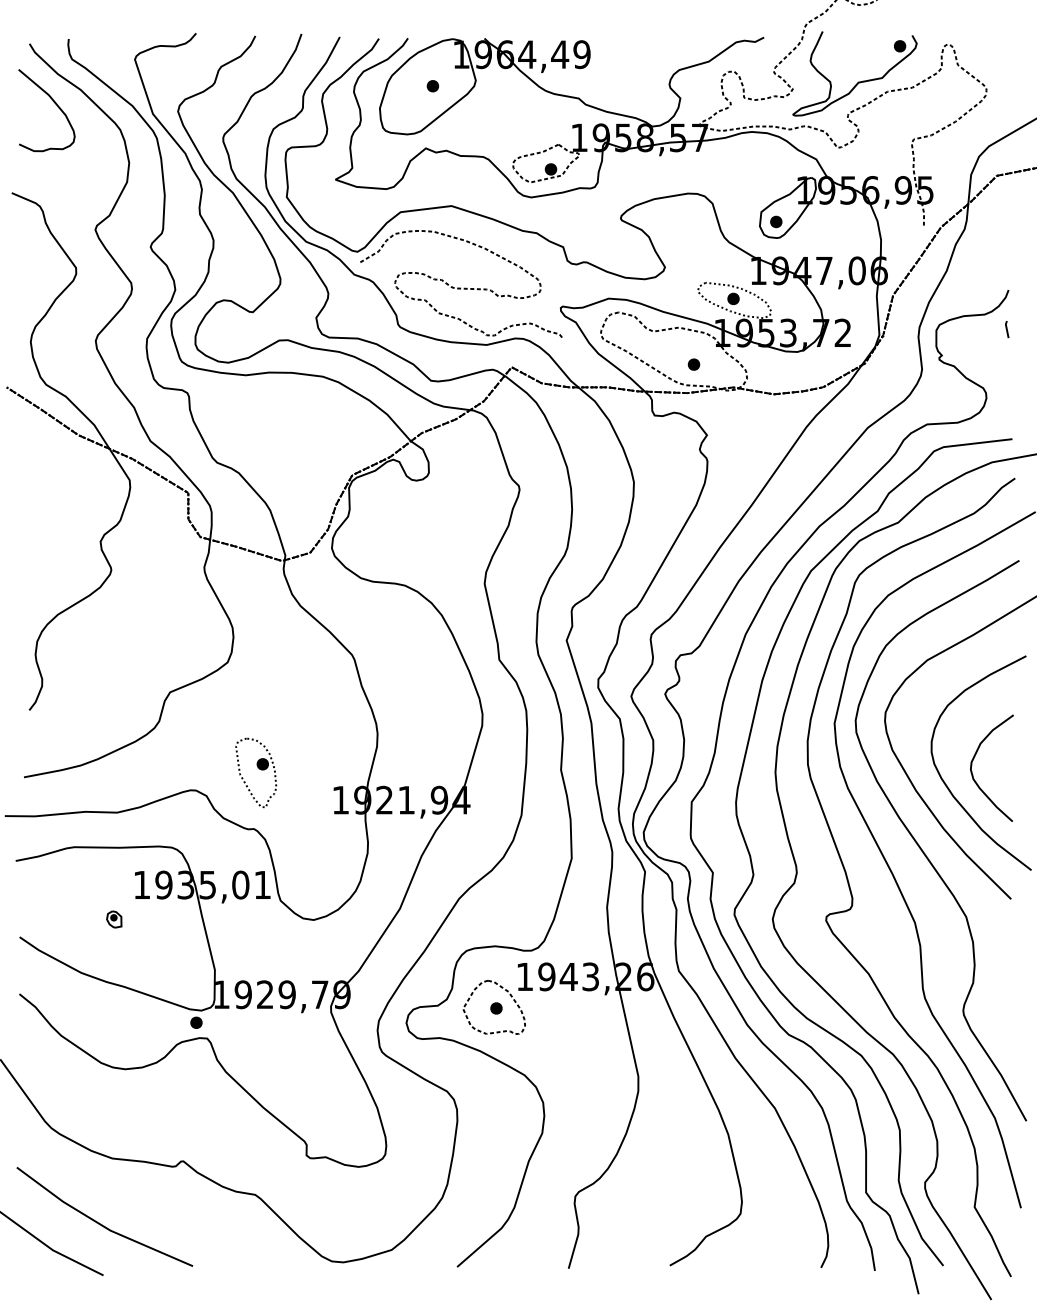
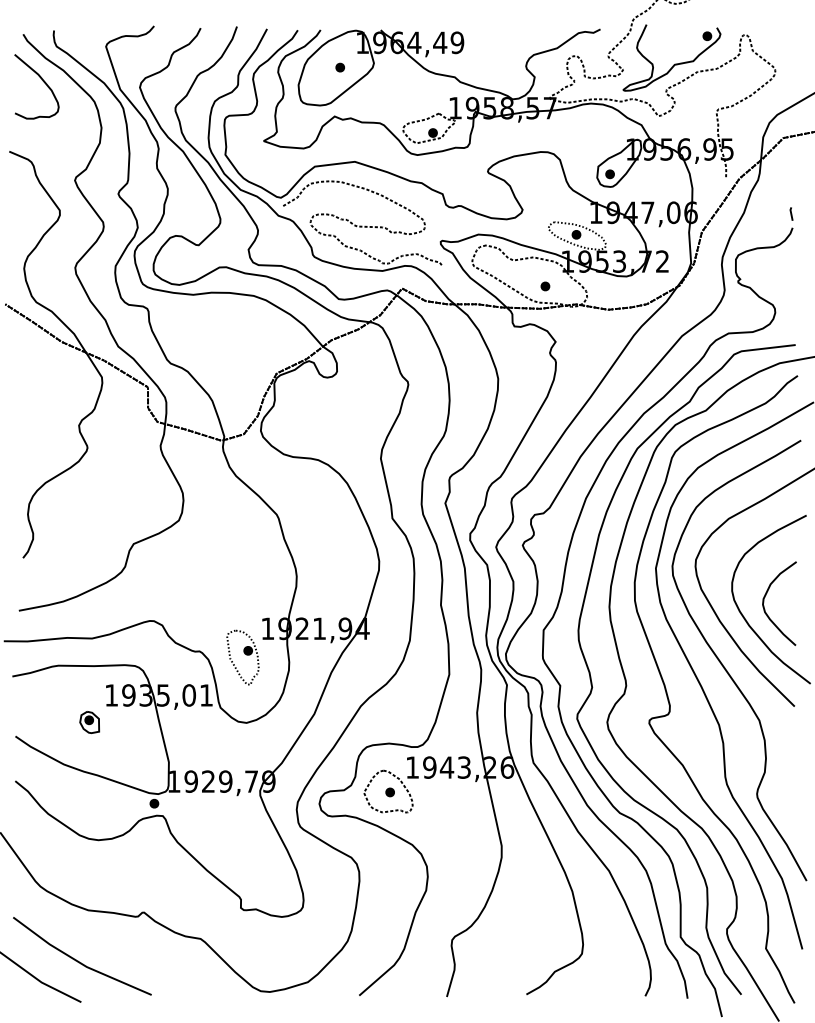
line: (1007, 329) -> (791, 214), moved
part: (256, 772) -> (243, 657), moved
part: (114, 919) -> (89, 722), size x1.67

